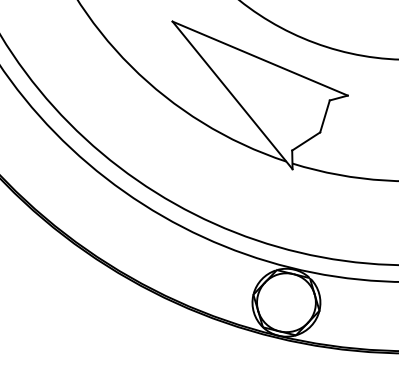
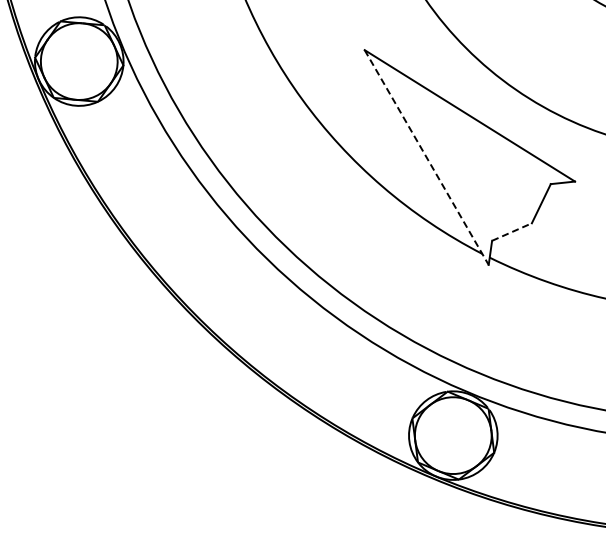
line: (232, 95) -> (426, 157), solid -> dashed
line: (306, 141) -> (512, 232), solid -> dashed

